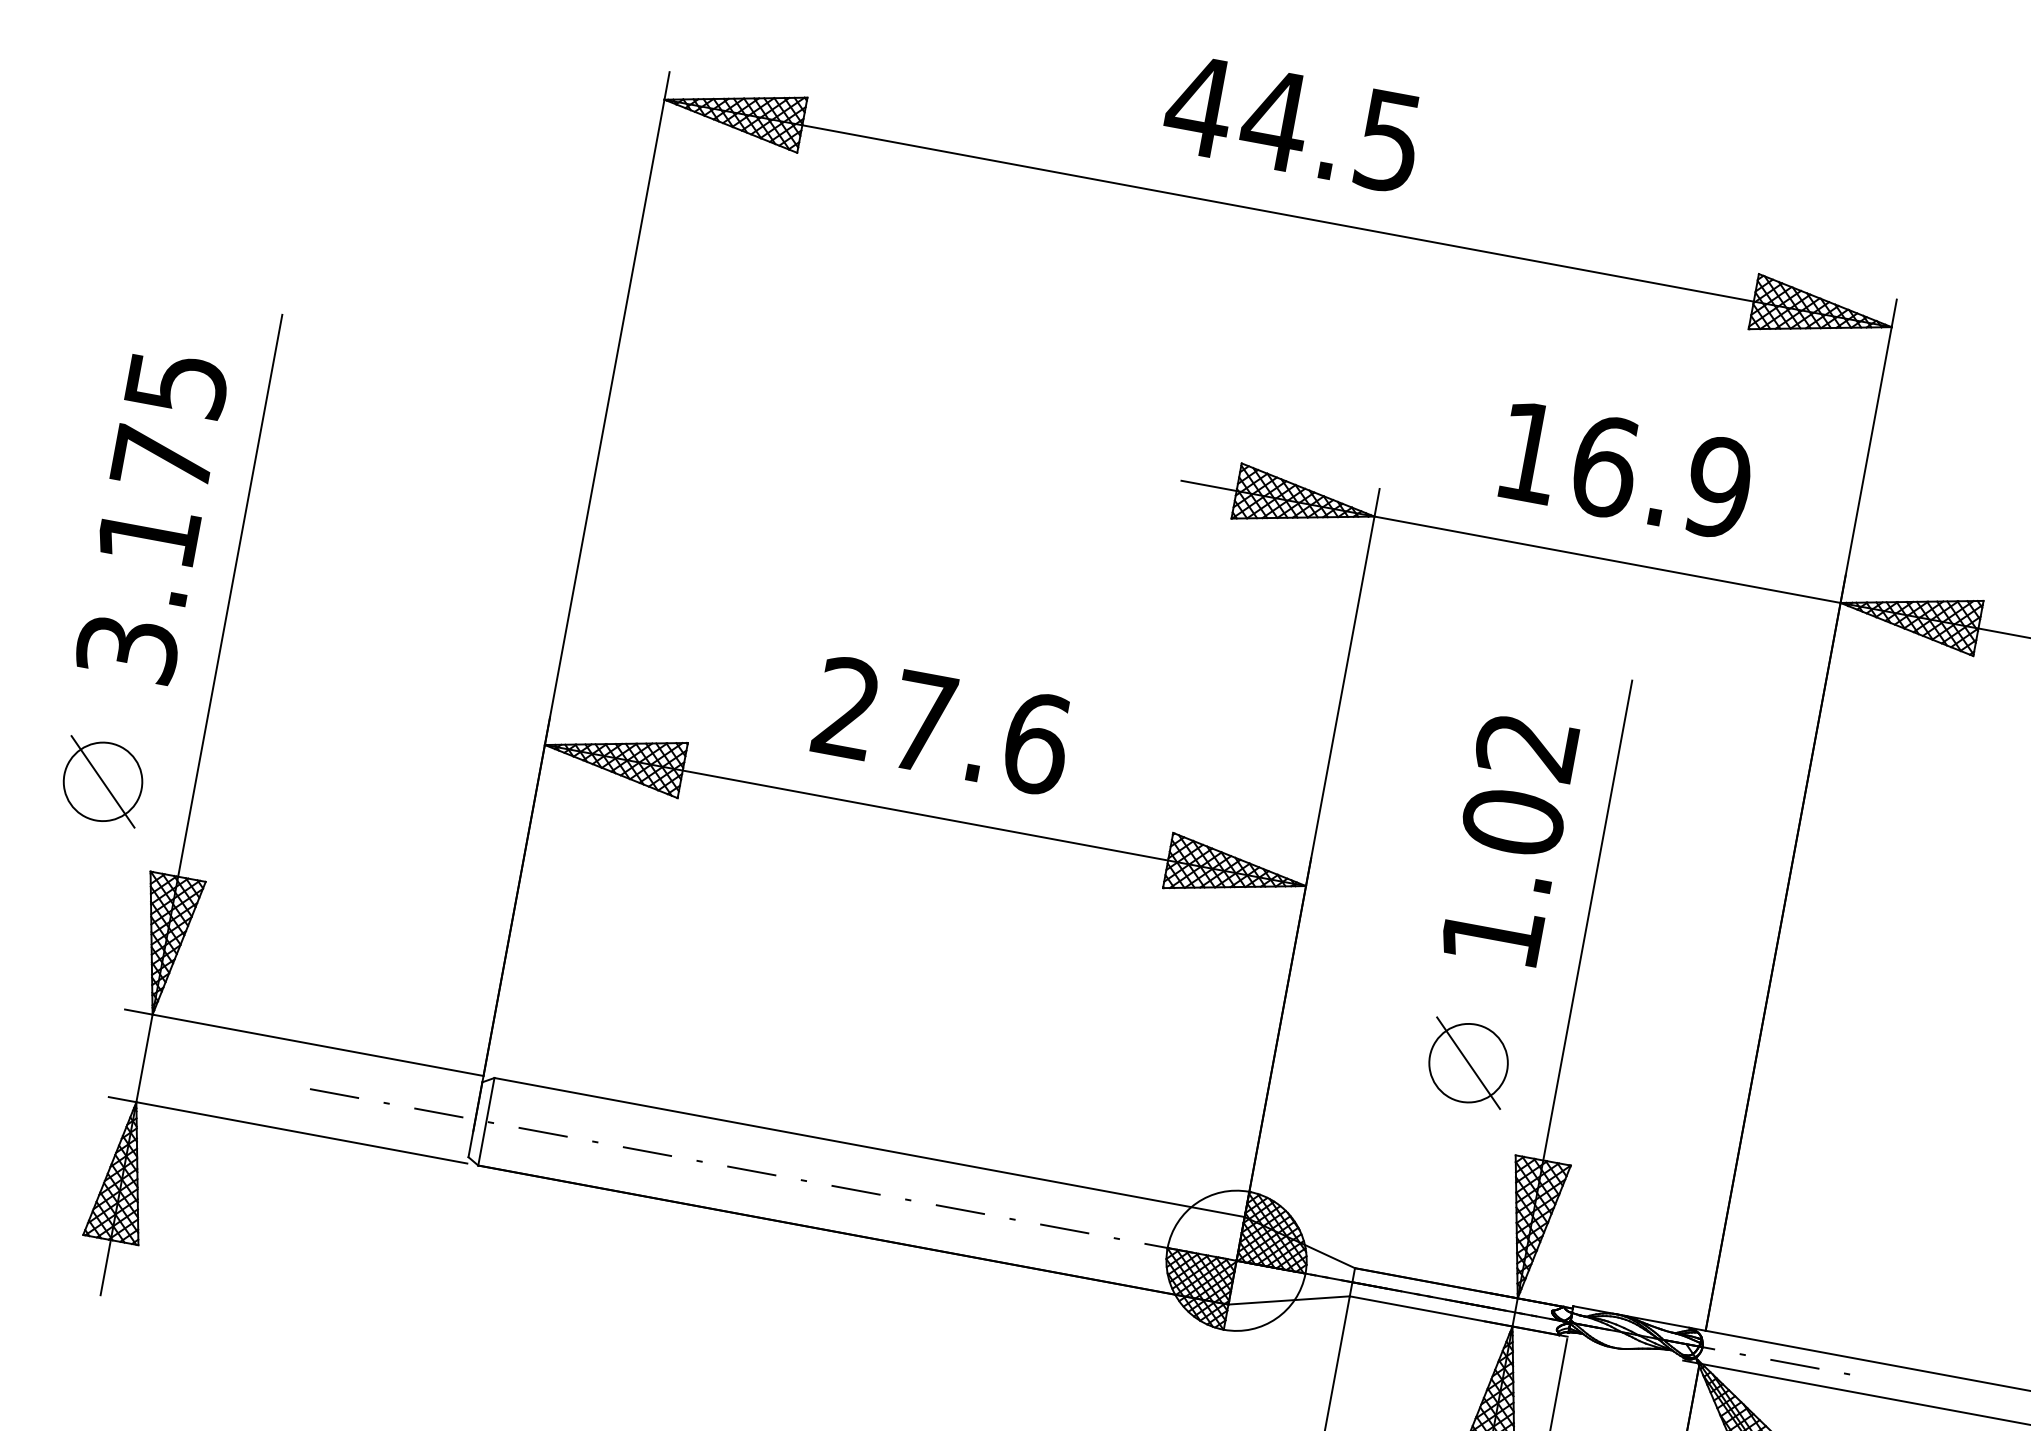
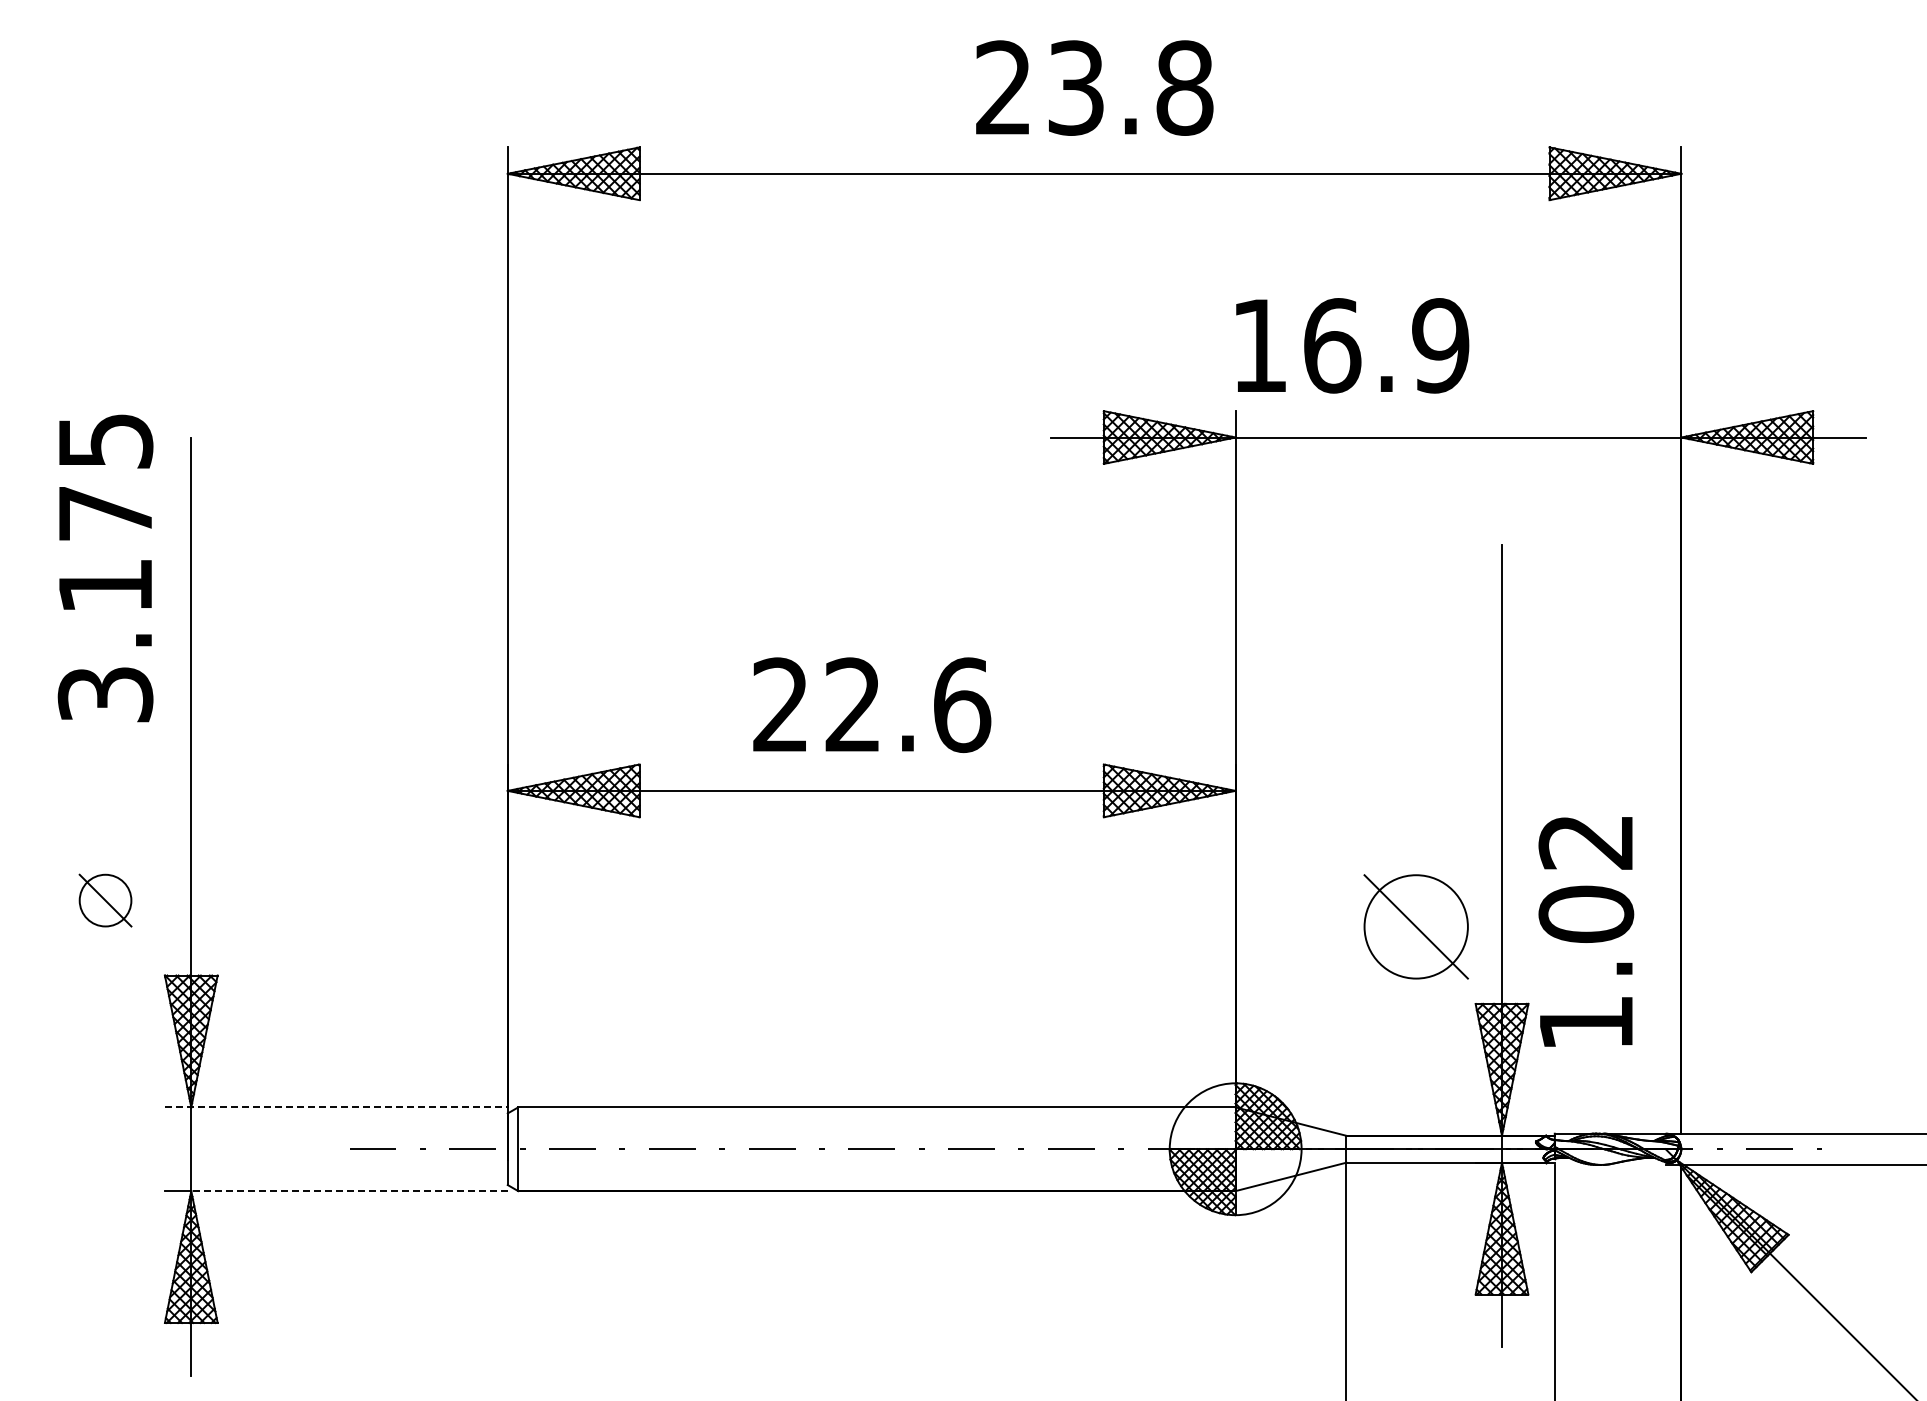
text: (1293, 122) -> (1093, 87), 44.5 -> 23.8
text: (1626, 470) -> (1352, 345), moved
text: (152, 517) -> (105, 568), moved
text: (922, 721) -> (852, 704), 27.6 -> 22.6
part: (102, 781) -> (105, 900), size x0.7
text: (1510, 840) -> (1586, 931), moved
line: (304, 1042) -> (336, 1107), solid -> dashed
part: (1468, 1062) -> (1416, 926), size x1.4
line: (301, 1133) -> (349, 1191), solid -> dashed

